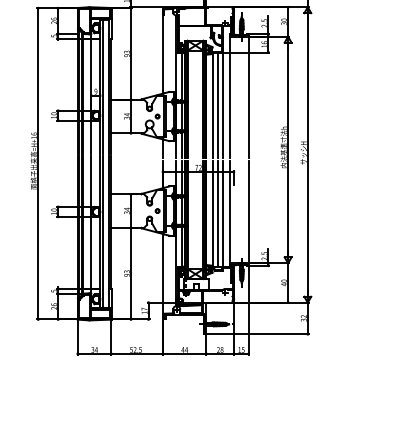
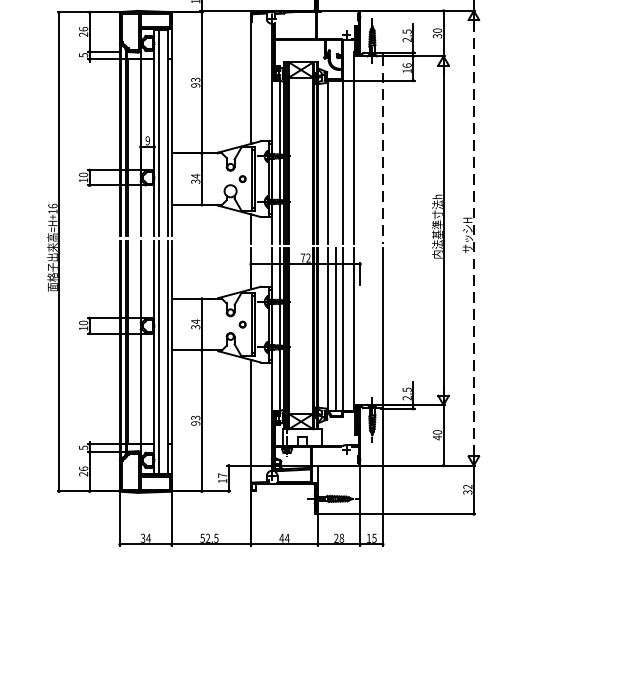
line: (248, 97) -> (382, 149), solid -> dashed
line: (218, 105) -> (336, 162), removed
line: (307, 154) -> (473, 237), solid -> dashed

